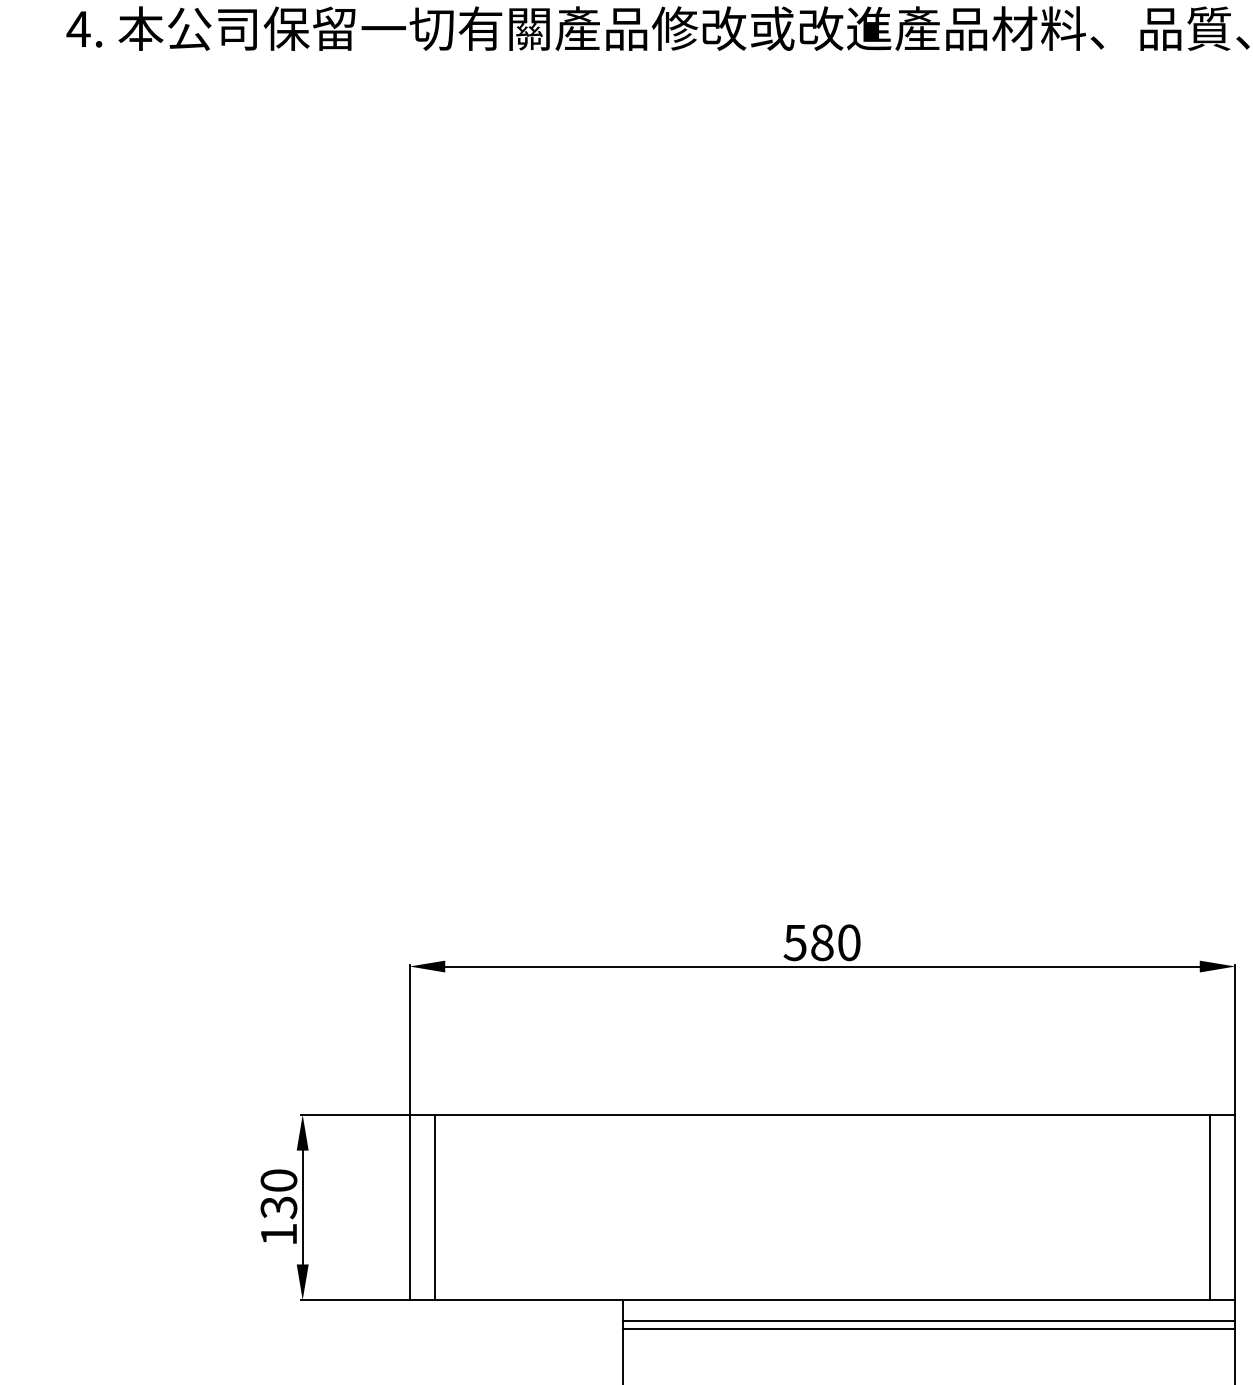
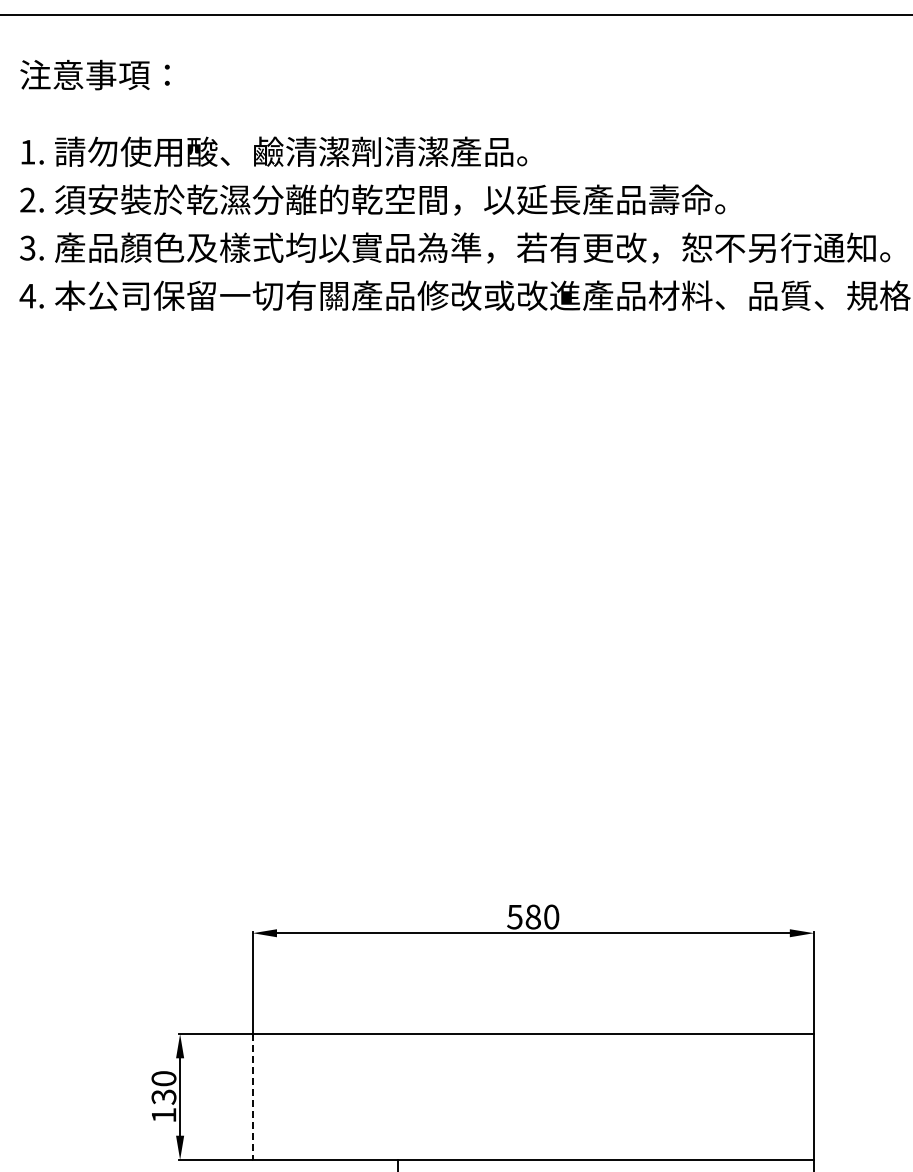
line: (435, 1206) -> (270, 1096), removed
line: (1209, 1206) -> (796, 1096), removed
line: (409, 1208) -> (252, 1097), solid -> dashed

